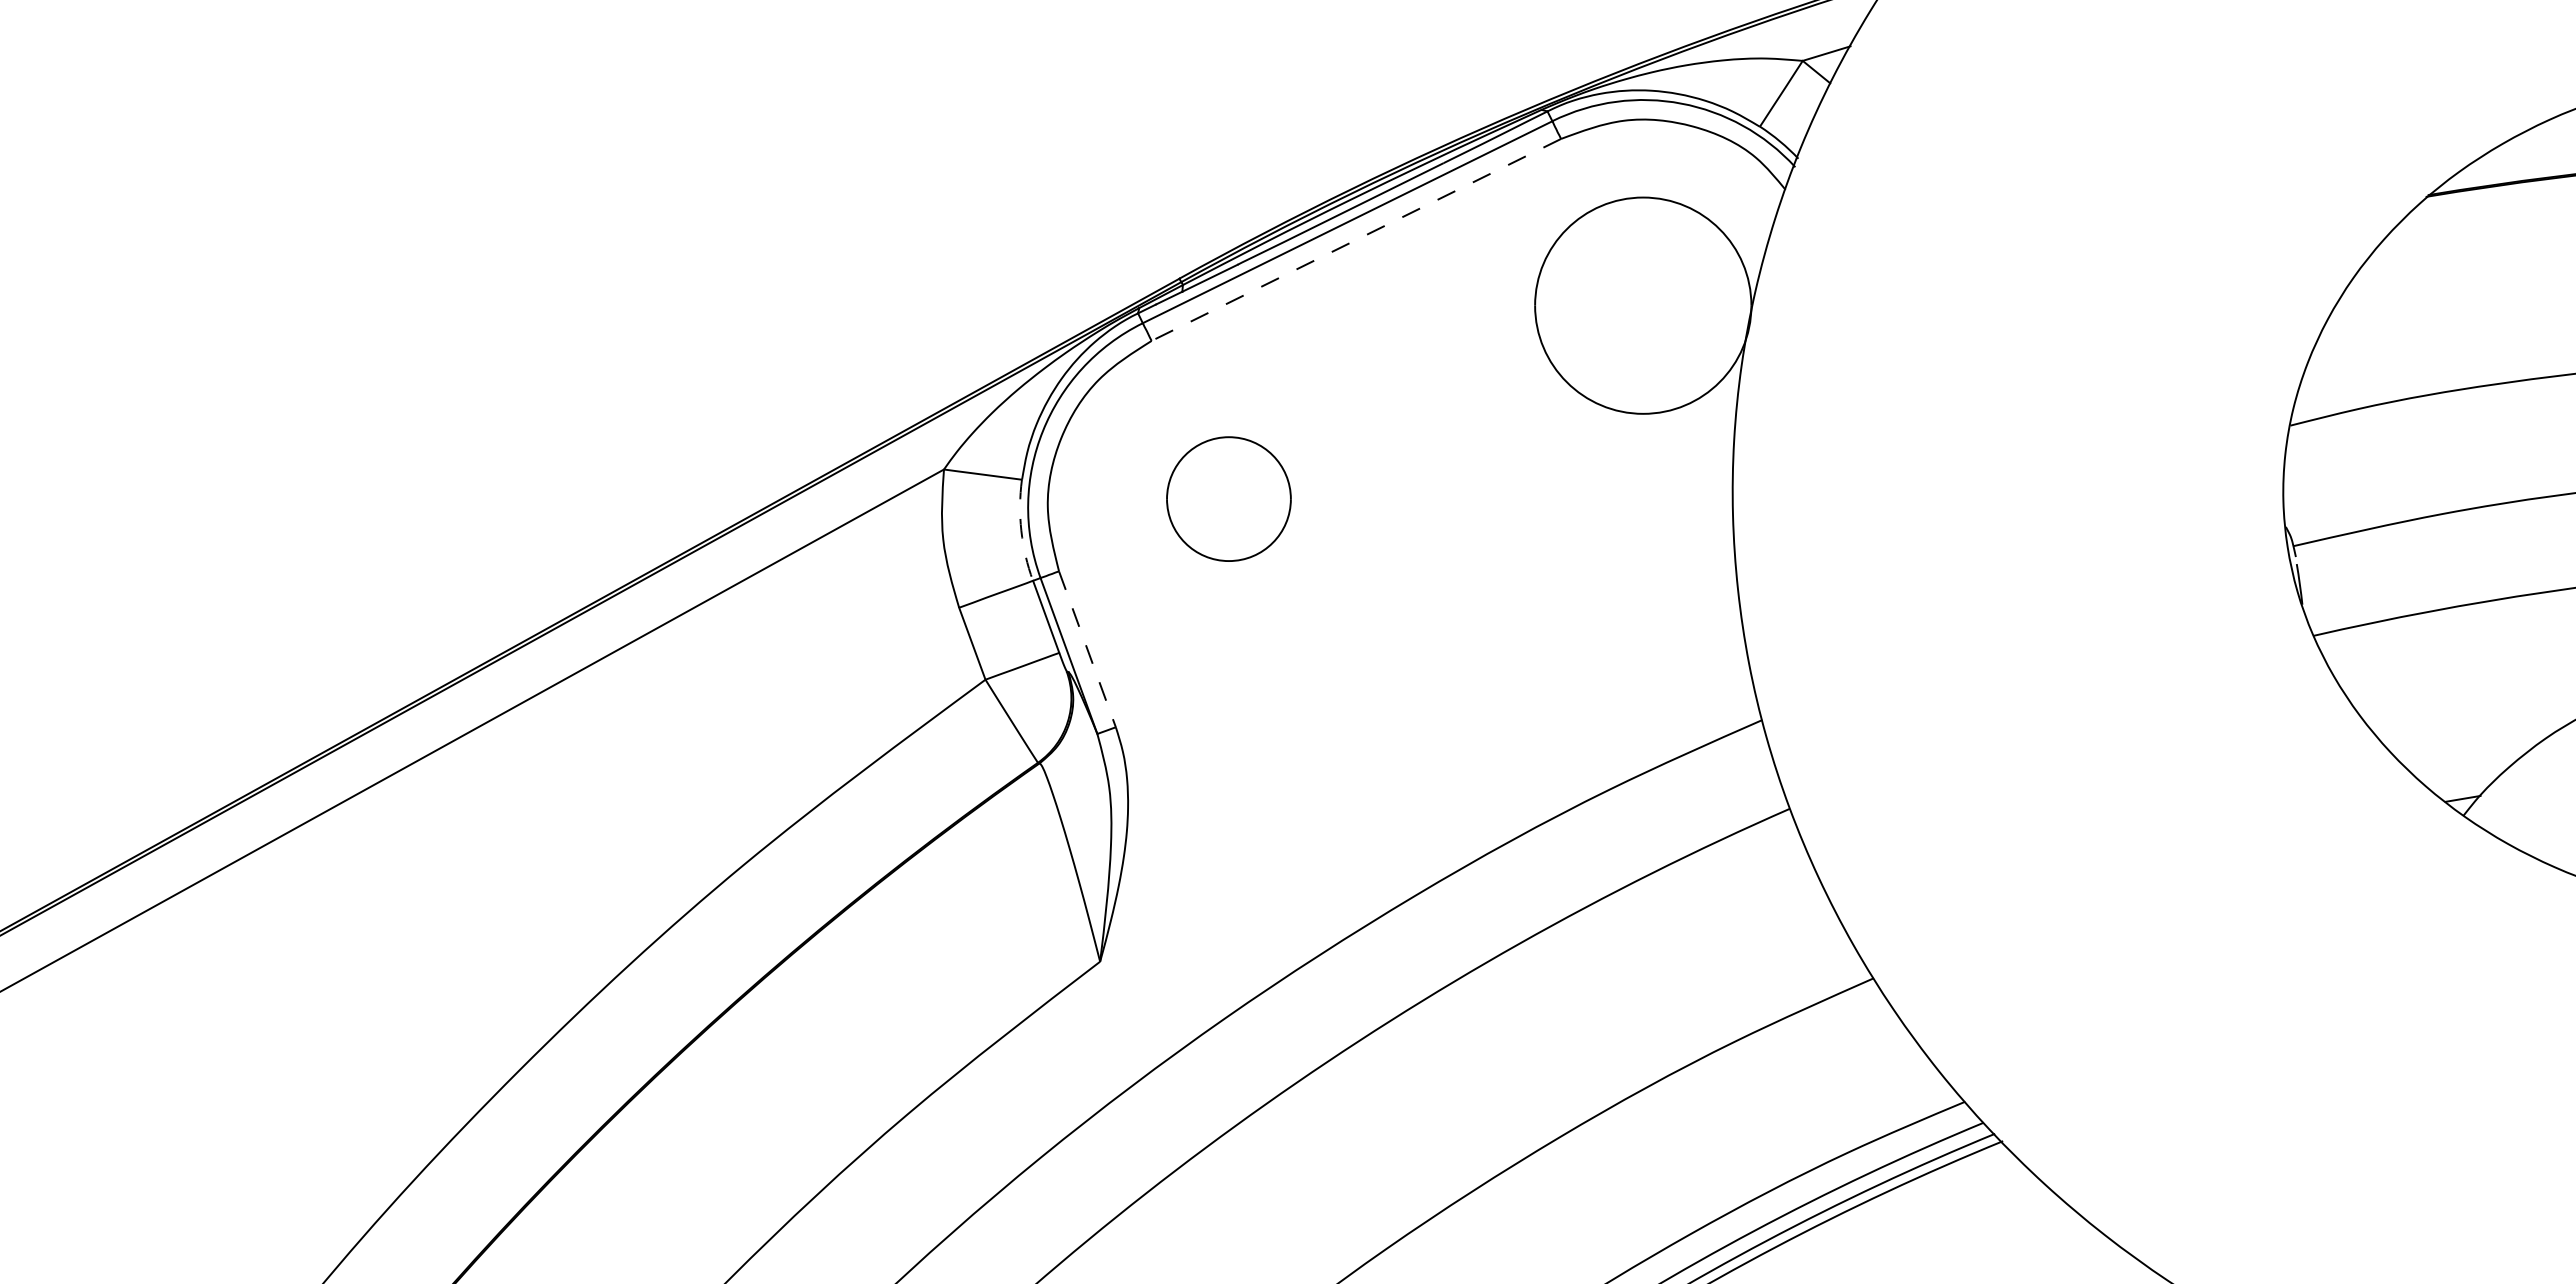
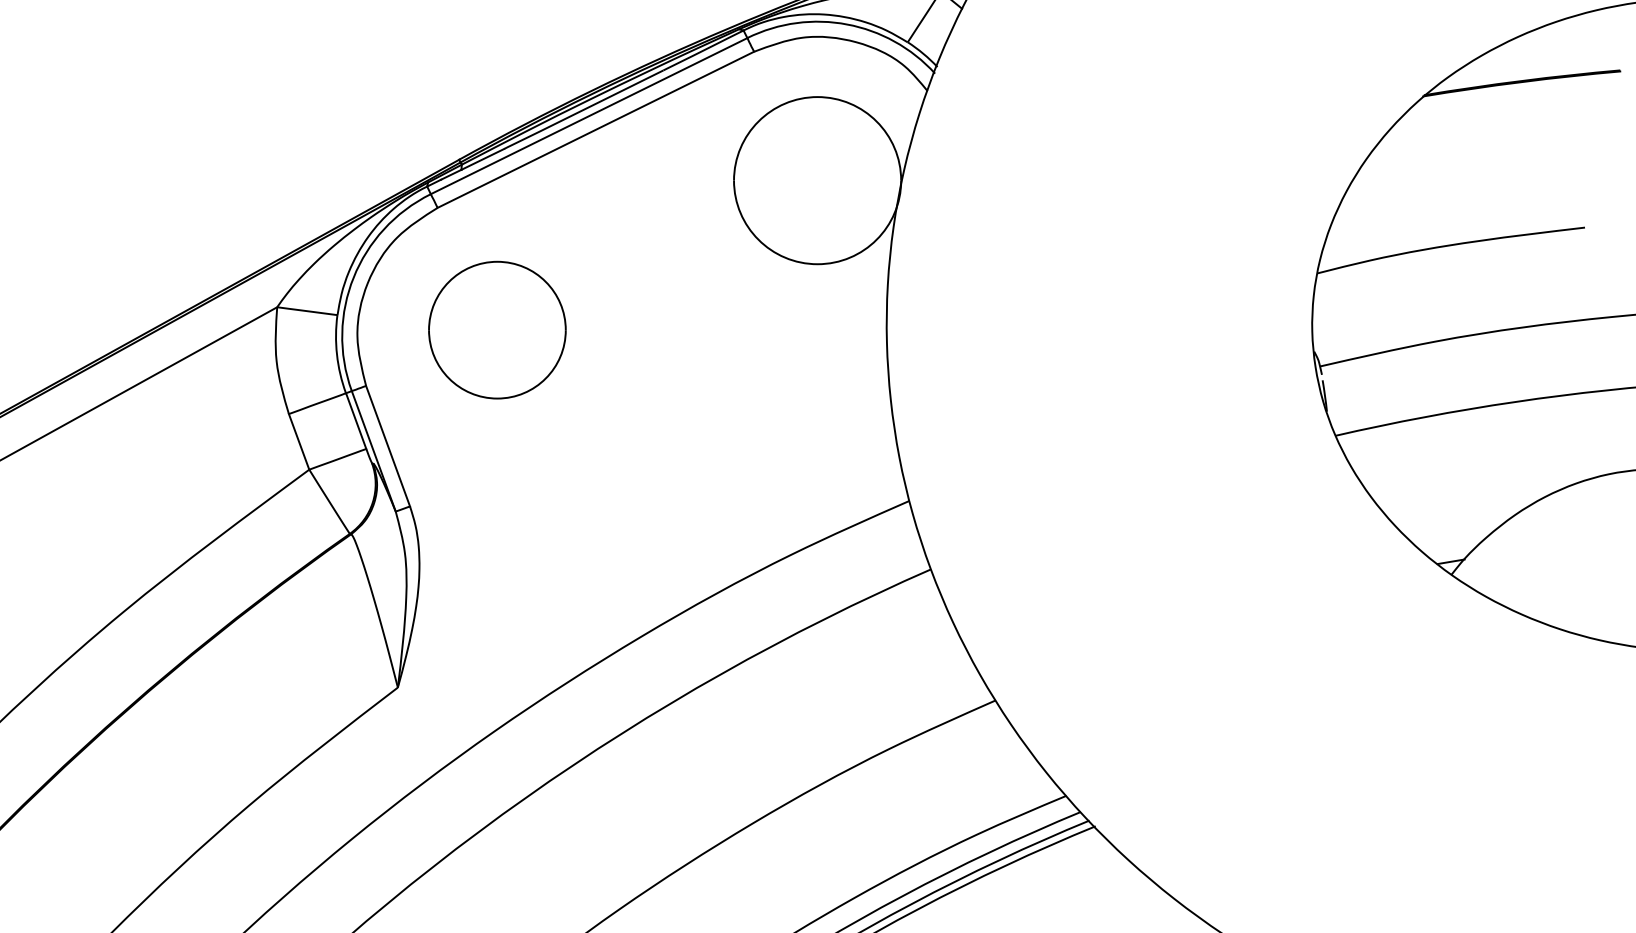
line: (1355, 240) -> (595, 130), dashed -> solid
part: (1228, 498) -> (497, 329), size x1.43
arc: (1021, 530) -> (337, 354), dashed -> solid
line: (1087, 649) -> (388, 446), dashed -> solid

